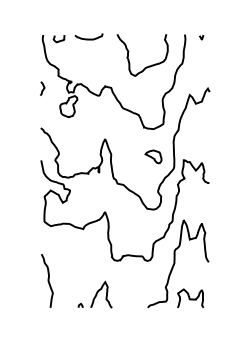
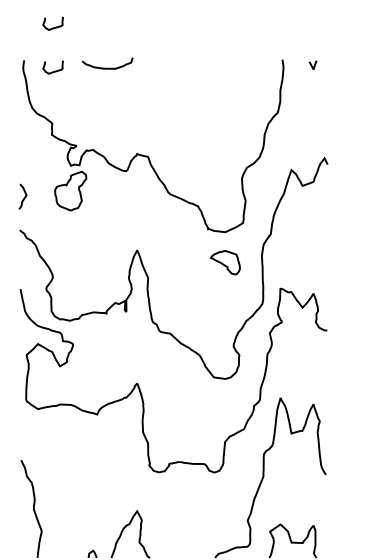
curve: (58, 16) -> (51, 26), added
curve: (146, 66) -> (212, 117), removed
curve: (43, 88) -> (24, 196), moved
part: (153, 156) -> (225, 261), moved

